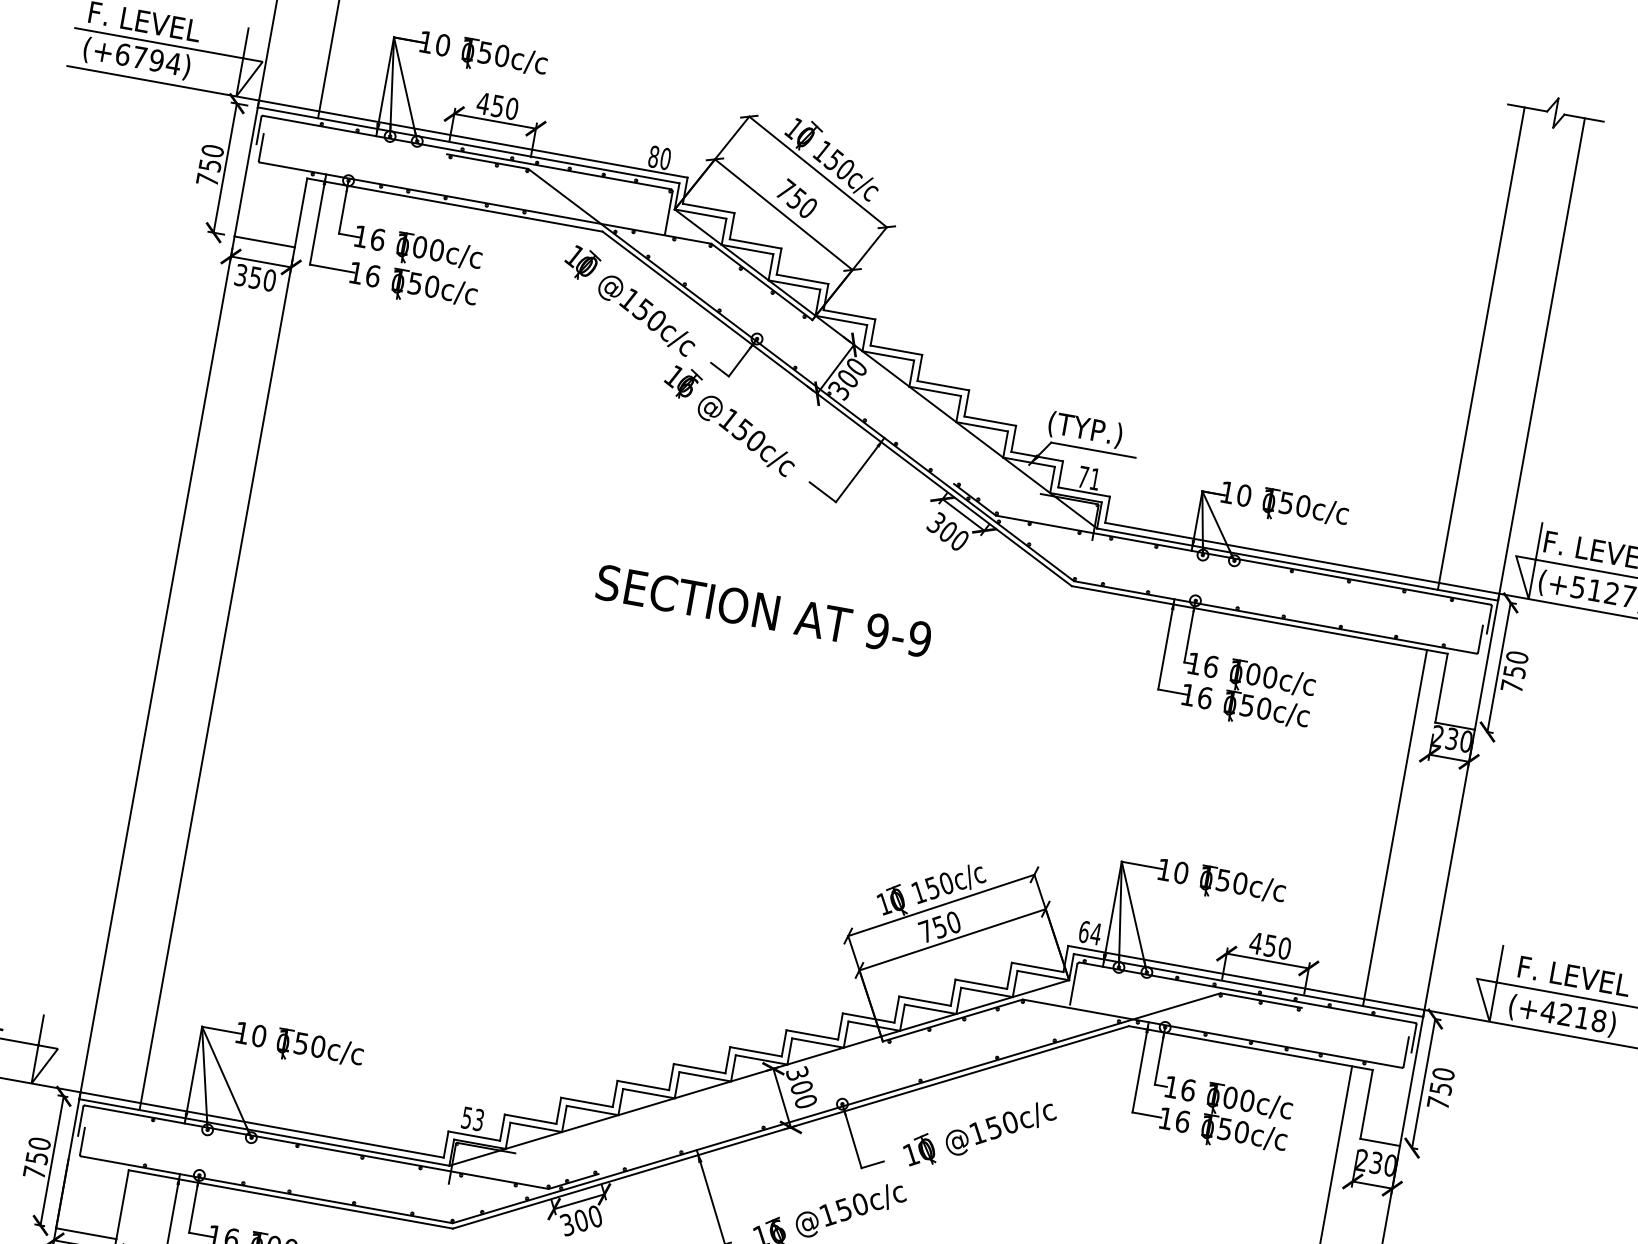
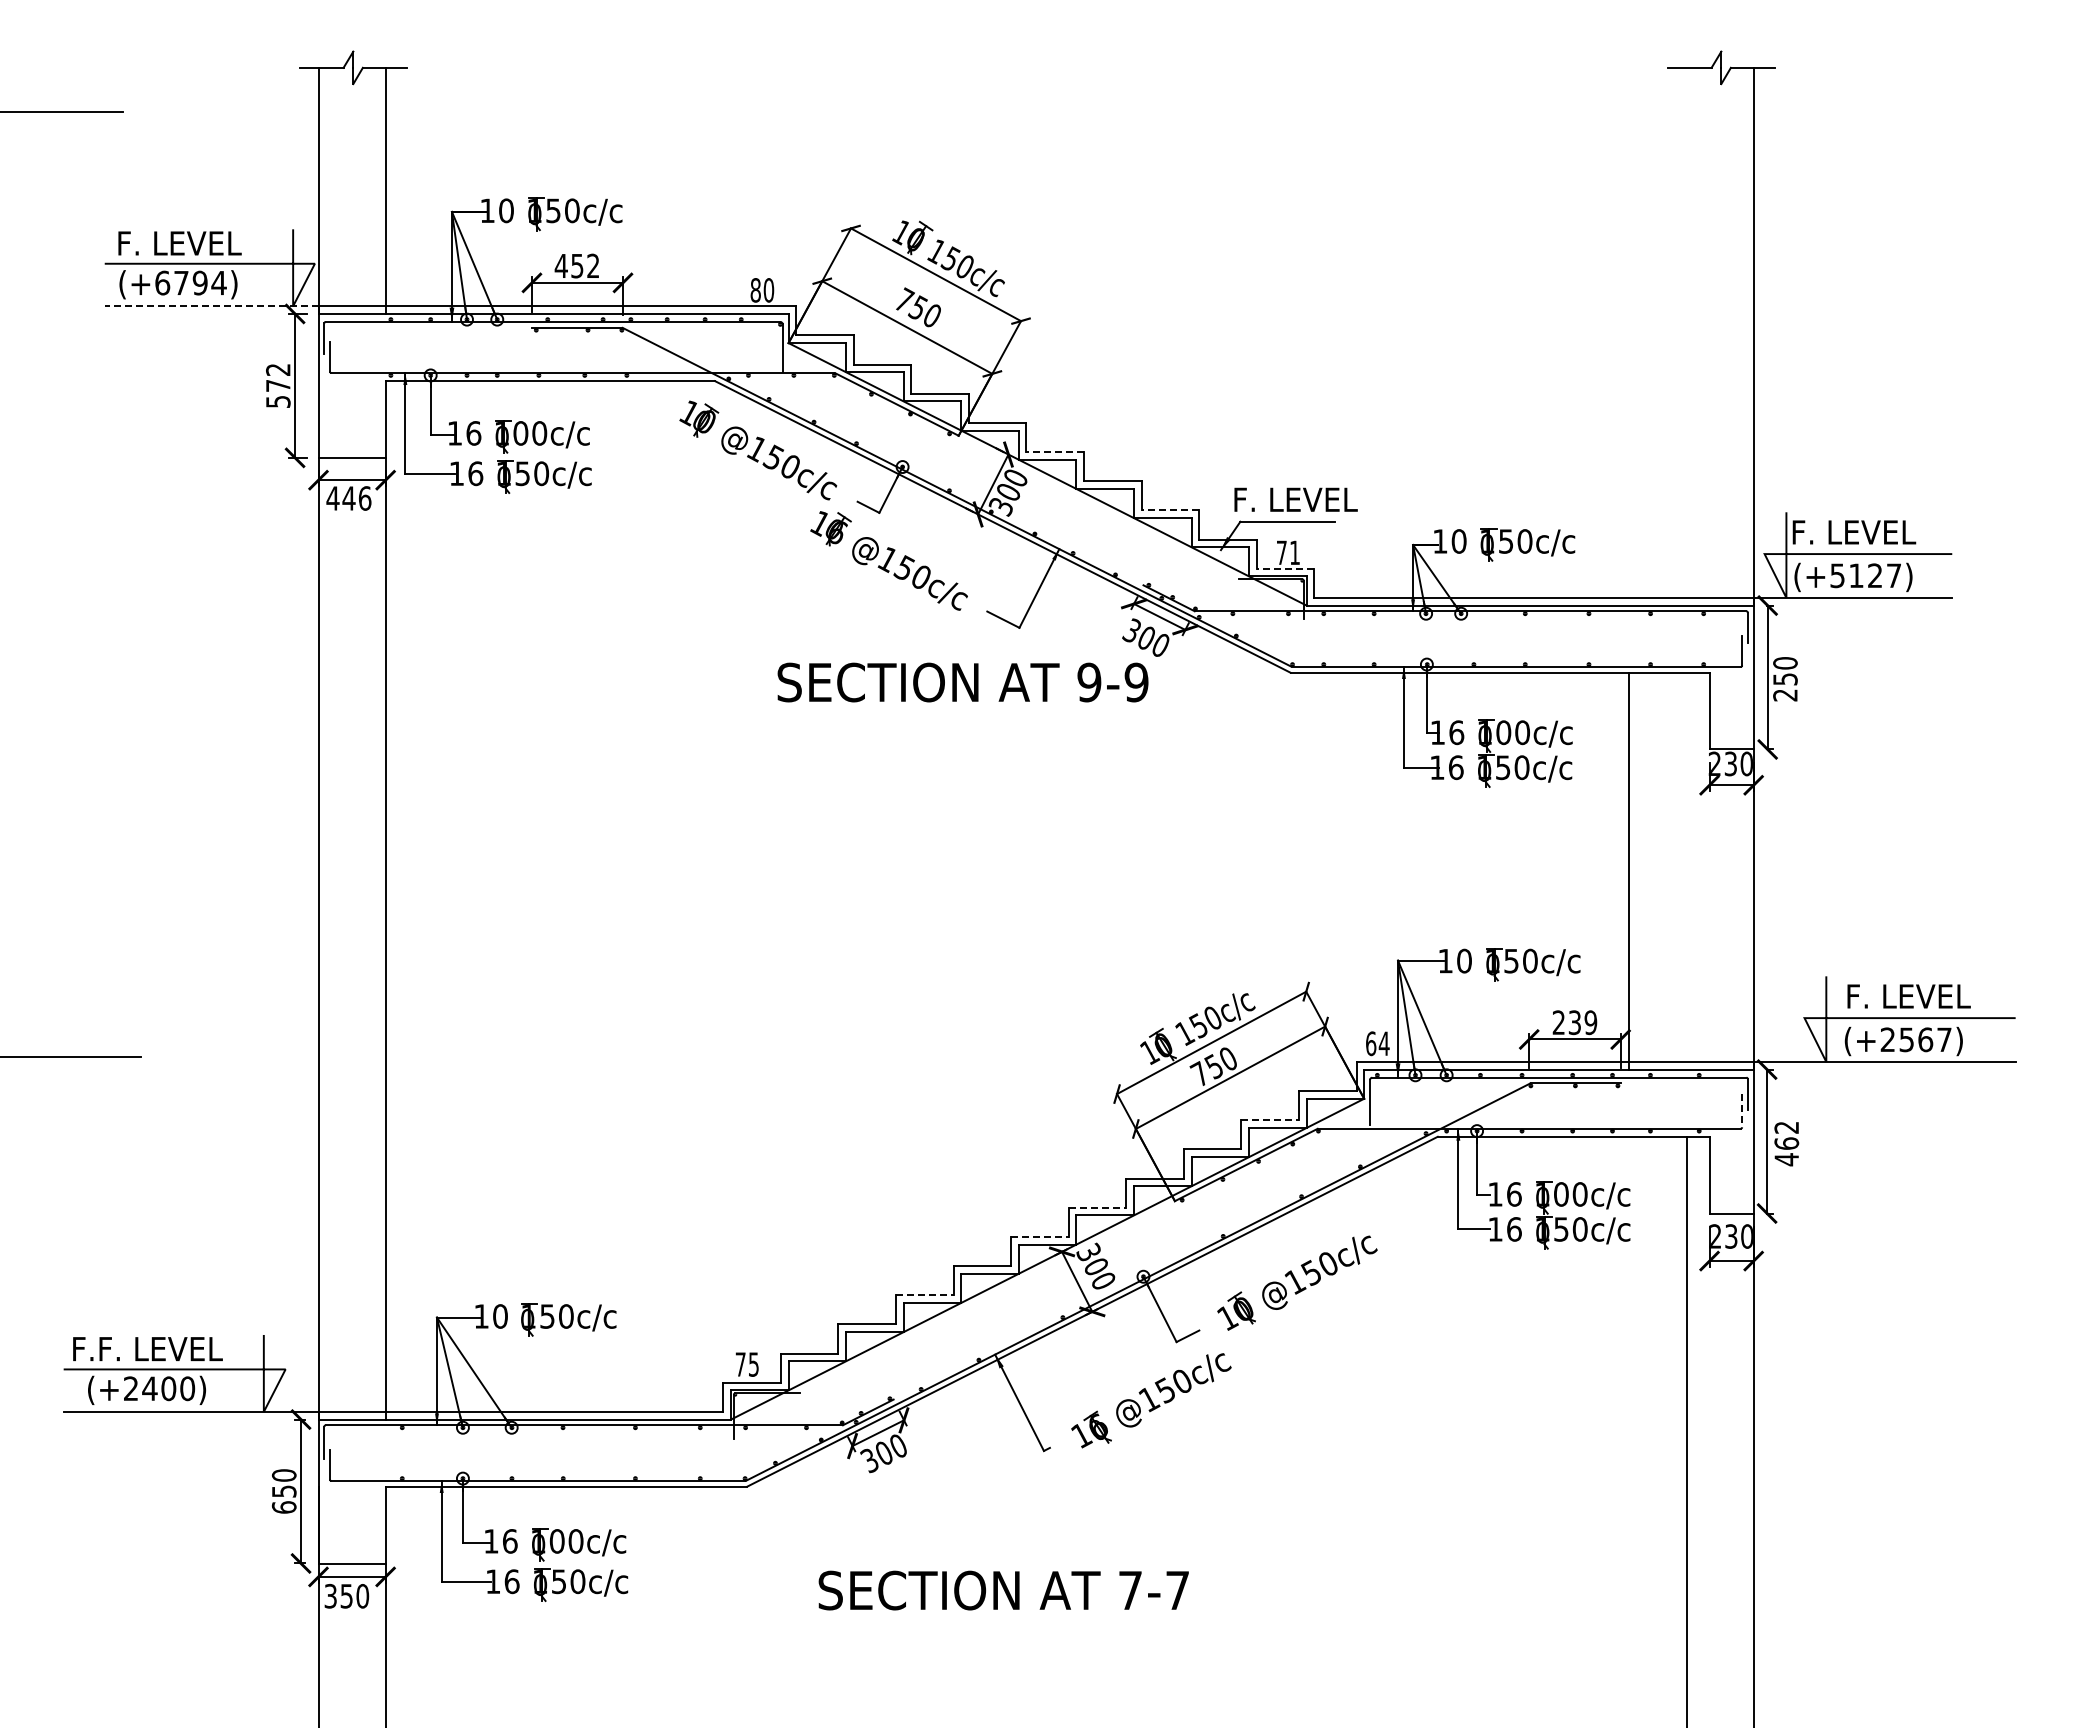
line: (163, 83) -> (211, 306), solid -> dashed
text: (512, 108) -> (593, 265), 450 -> 452
text: (210, 165) -> (278, 385), 750 -> 572
text: (254, 277) -> (348, 498), 350 -> 446
line: (1481, 348) -> (1686, 336), removed
line: (896, 350) -> (1055, 452), solid -> dashed
line: (990, 421) -> (1170, 510), solid -> dashed
text: (1103, 433) -> (1295, 501), (TYP.) -> F. LEVEL
line: (1084, 491) -> (1285, 568), solid -> dashed
text: (763, 611) -> (962, 682), moved
text: (1512, 686) -> (1785, 695), 750 -> 250
line: (1395, 827) -> (1628, 870), moved
text: (1270, 945) -> (1574, 1022), 450 -> 239
line: (981, 984) -> (1270, 1120), solid -> dashed
text: (1573, 1015) -> (1915, 1039), (+4218) -> (+2567)
line: (812, 1034) -> (1097, 1207), solid -> dashed
line: (755, 1051) -> (1039, 1236), solid -> dashed
line: (1406, 1052) -> (1742, 1111), solid -> dashed
line: (642, 1085) -> (924, 1295), solid -> dashed
text: (1440, 1088) -> (1786, 1143), 750 -> 462
text: (472, 1118) -> (746, 1364), 53 -> 75
text: (33, 1172) -> (283, 1507), 750 -> 650

